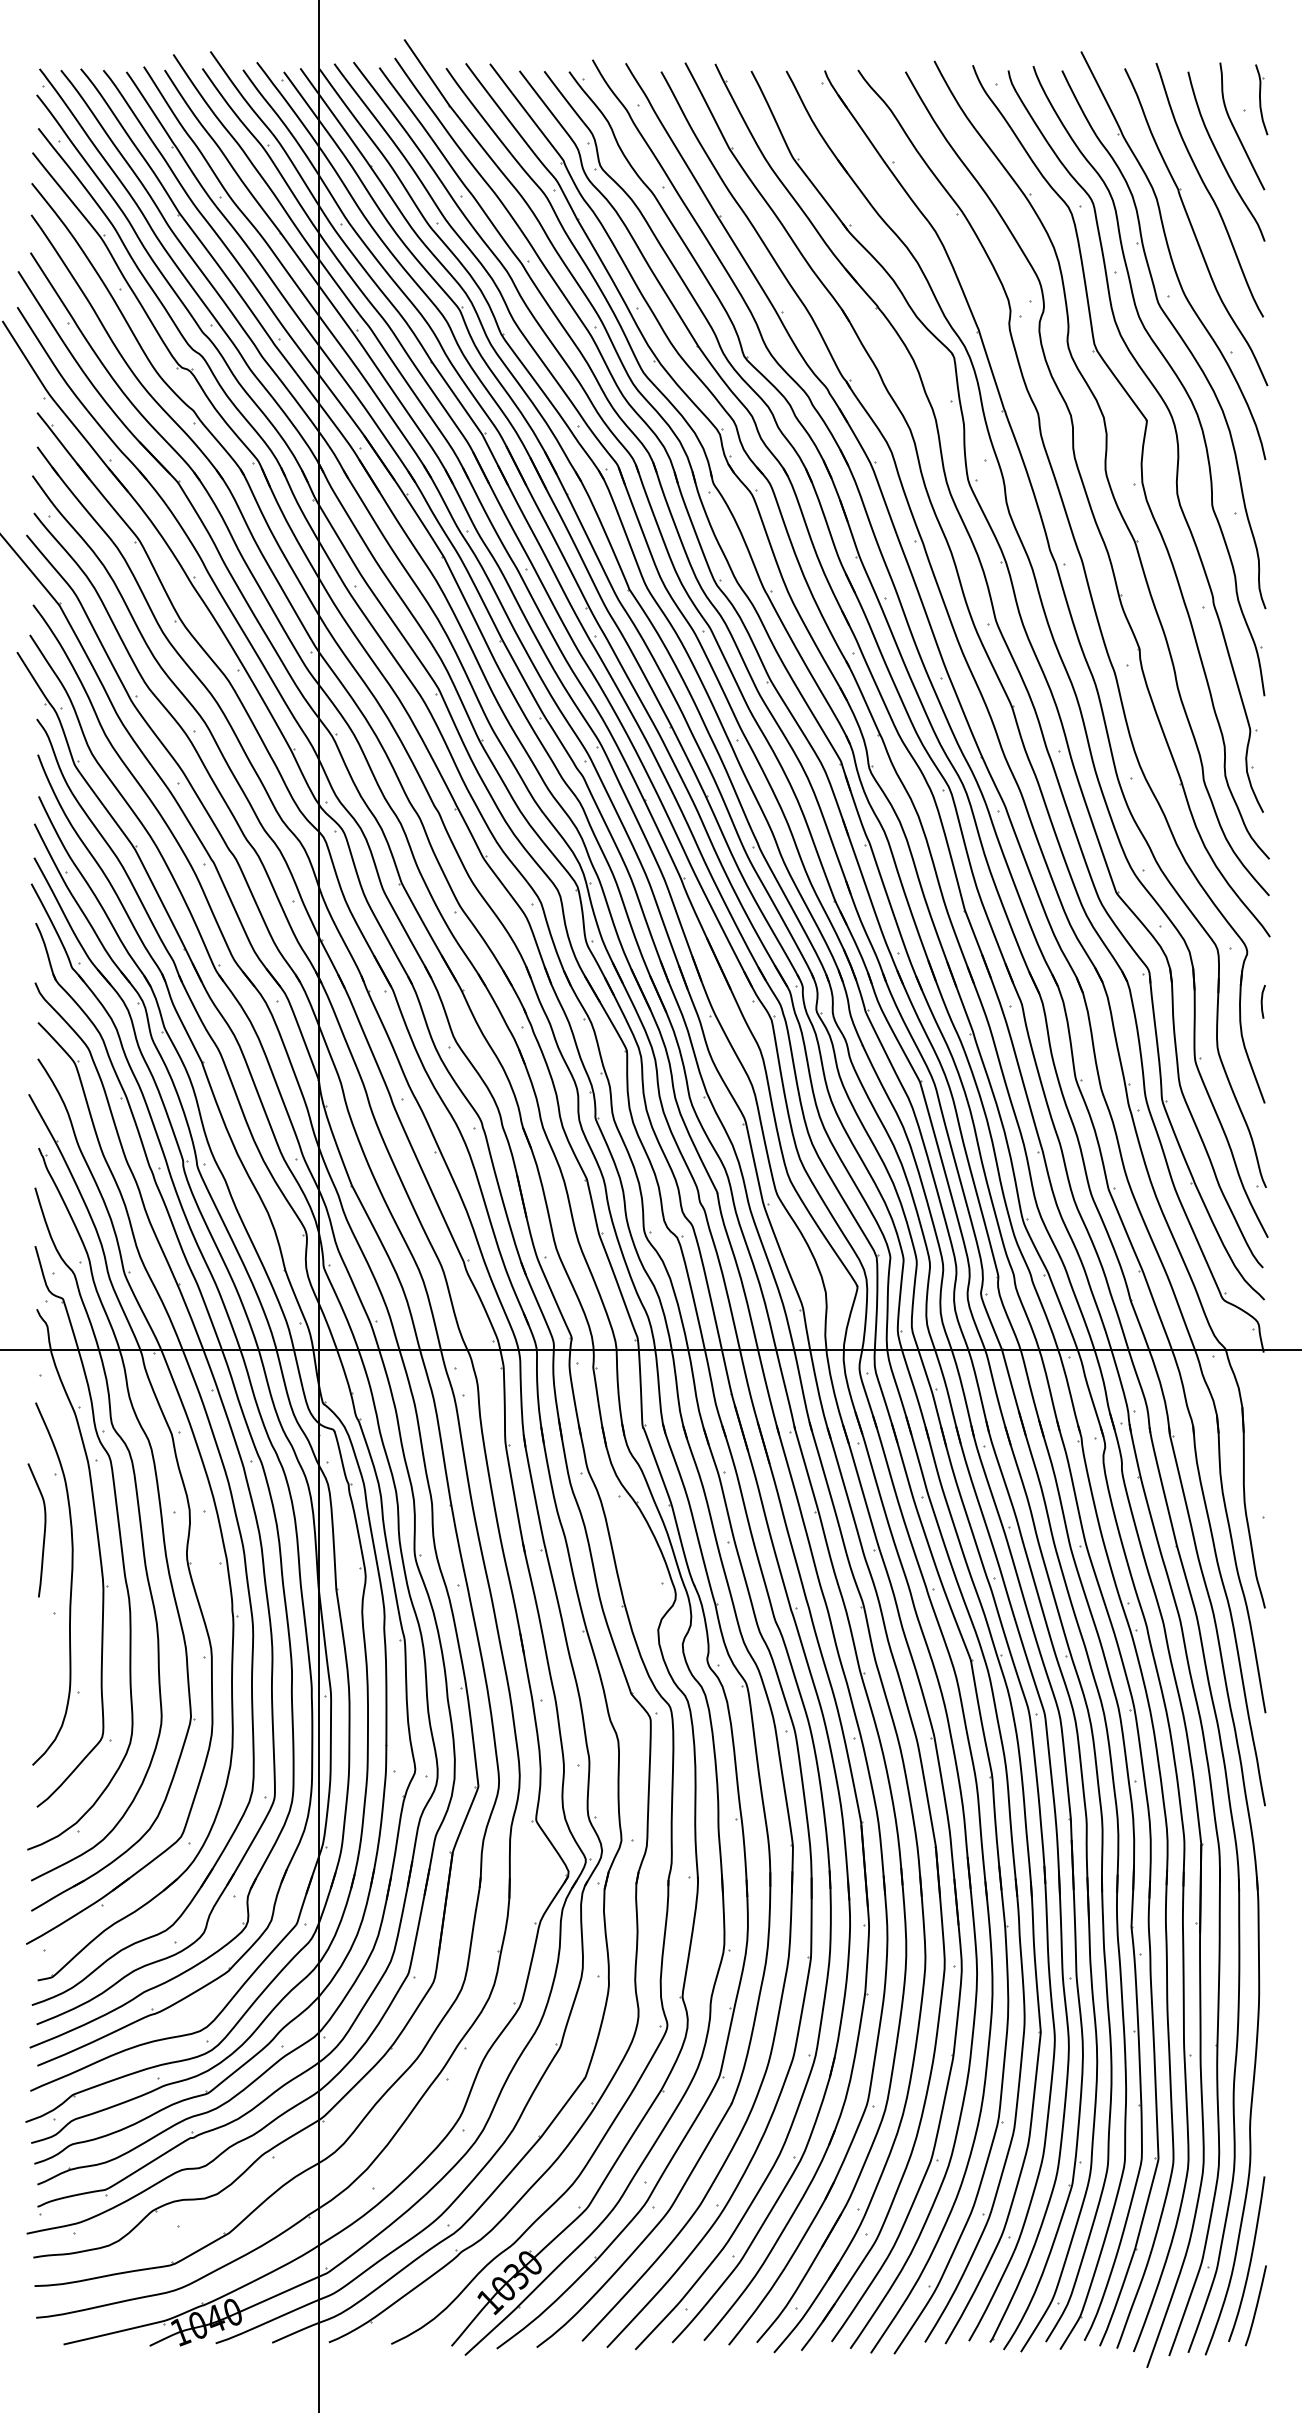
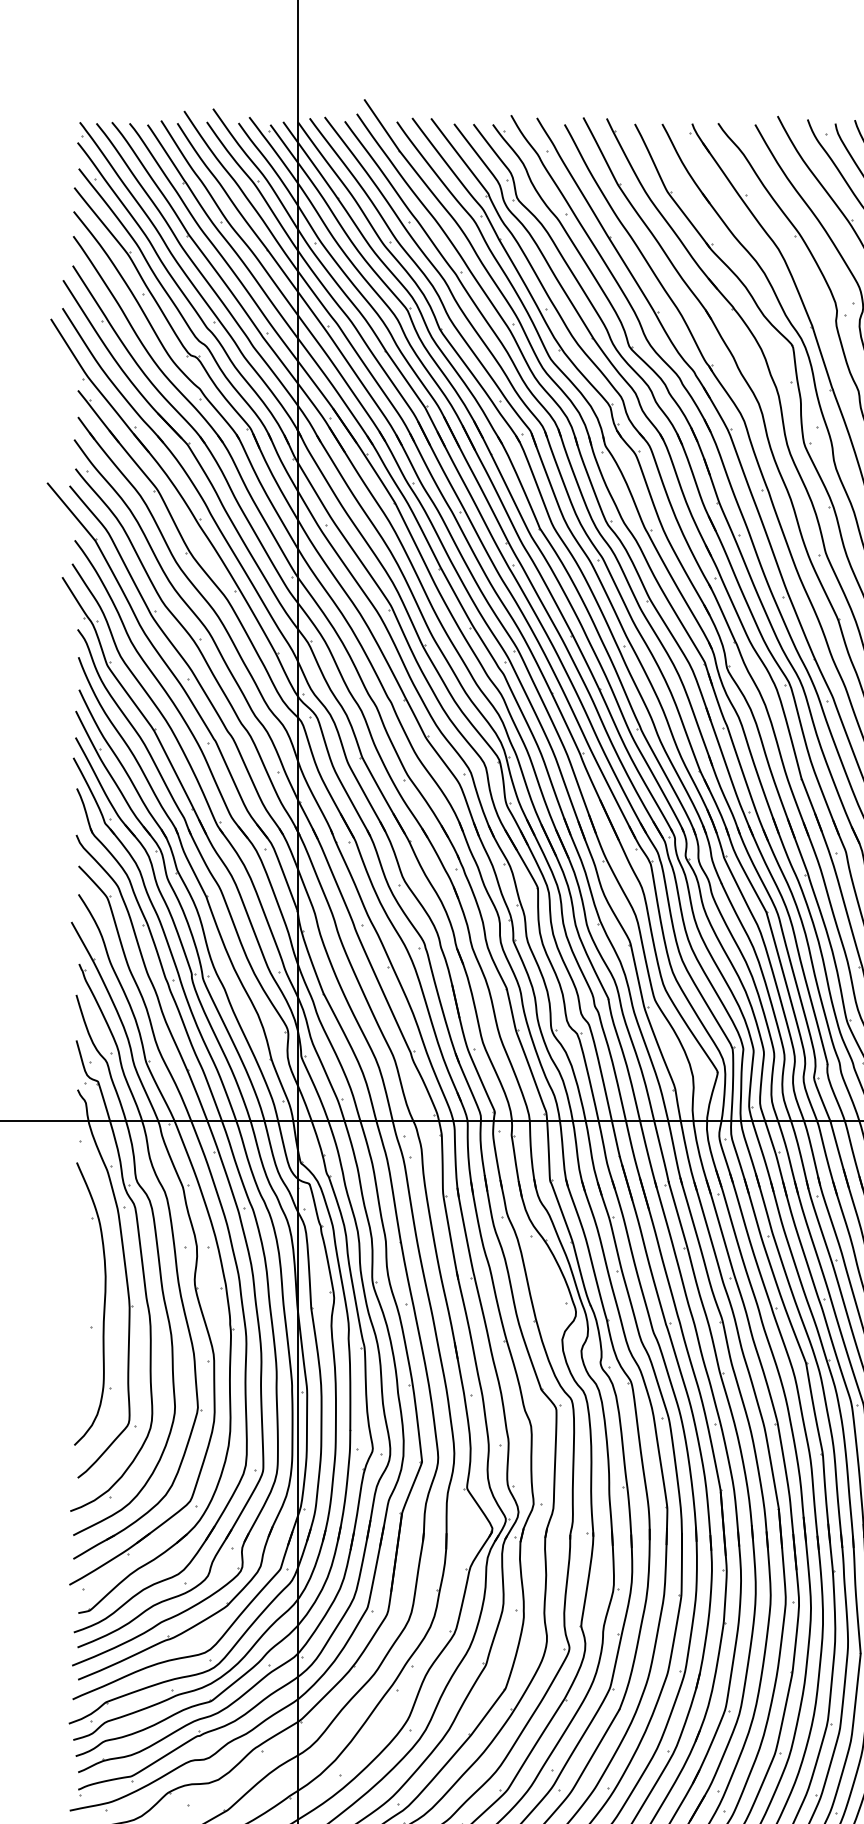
curve: (43, 1532) -> (82, 1263), removed

